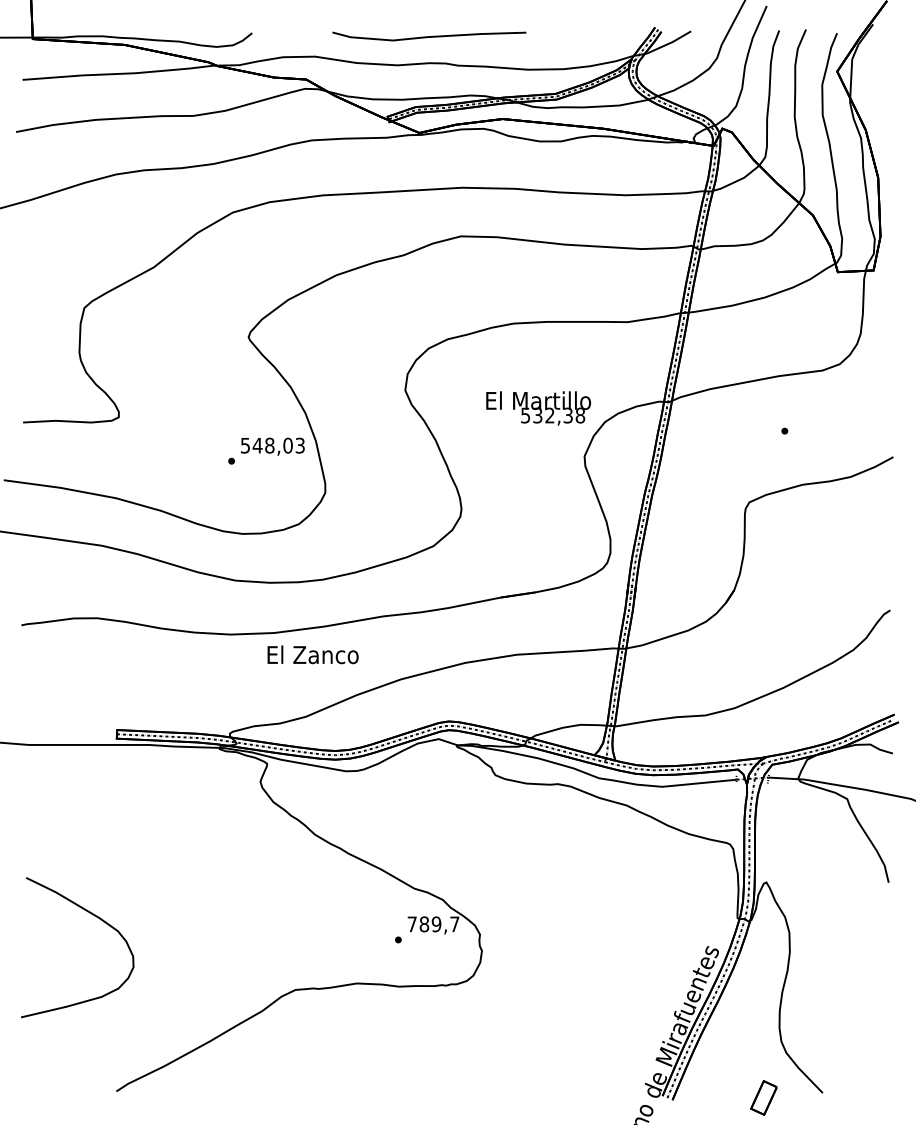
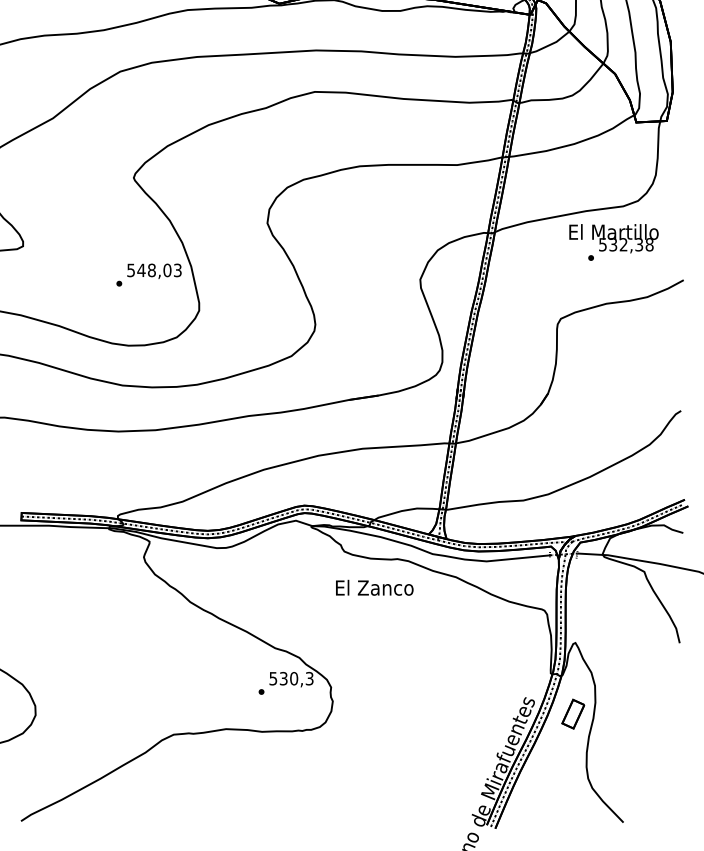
text: (538, 408) -> (613, 238), moved
text: (312, 654) -> (374, 587), moved
text: (433, 924) -> (291, 678), 789,7 -> 530,3
part: (763, 1097) -> (572, 713), moved

